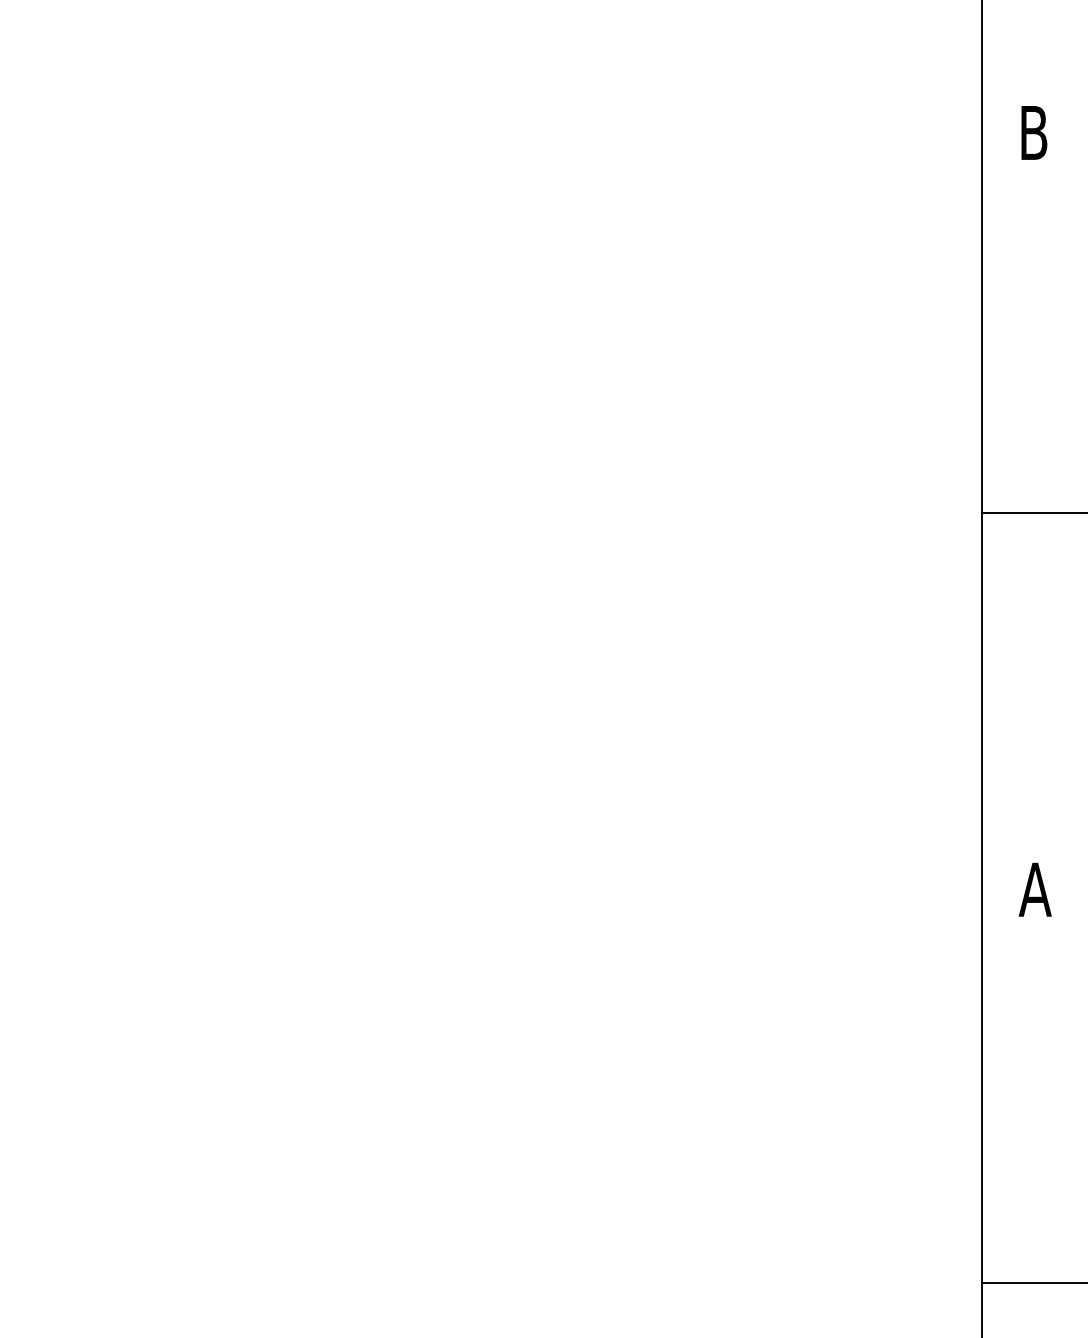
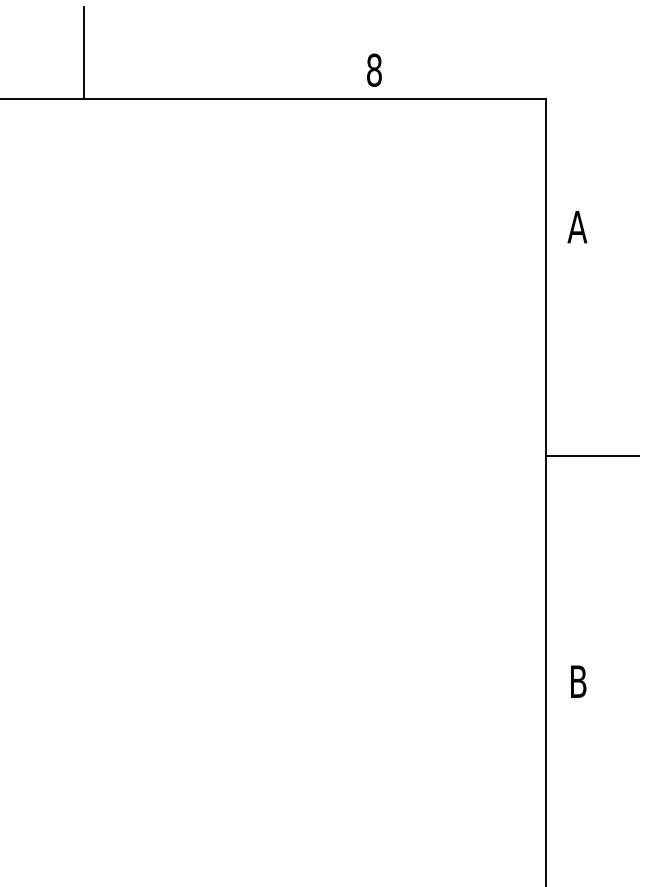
text: (1033, 133) -> (577, 227), B -> A
text: (1035, 889) -> (578, 681), A -> B

